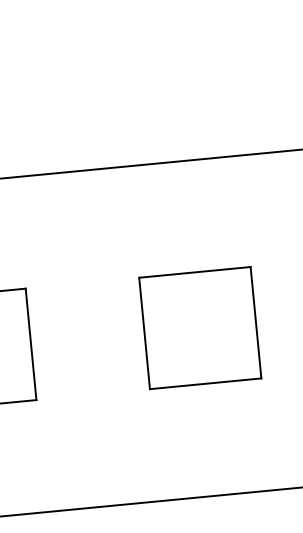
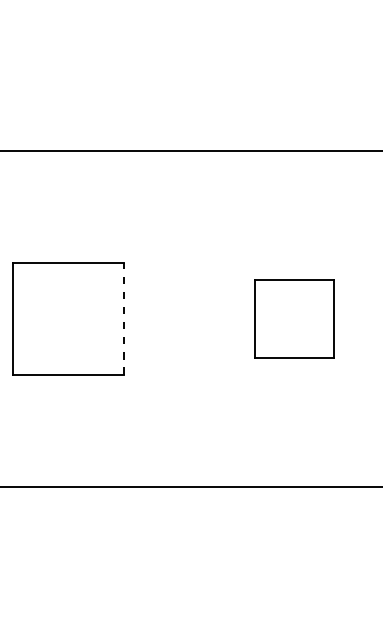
part: (200, 327) -> (294, 318), size x0.7
line: (31, 344) -> (124, 318), solid -> dashed

